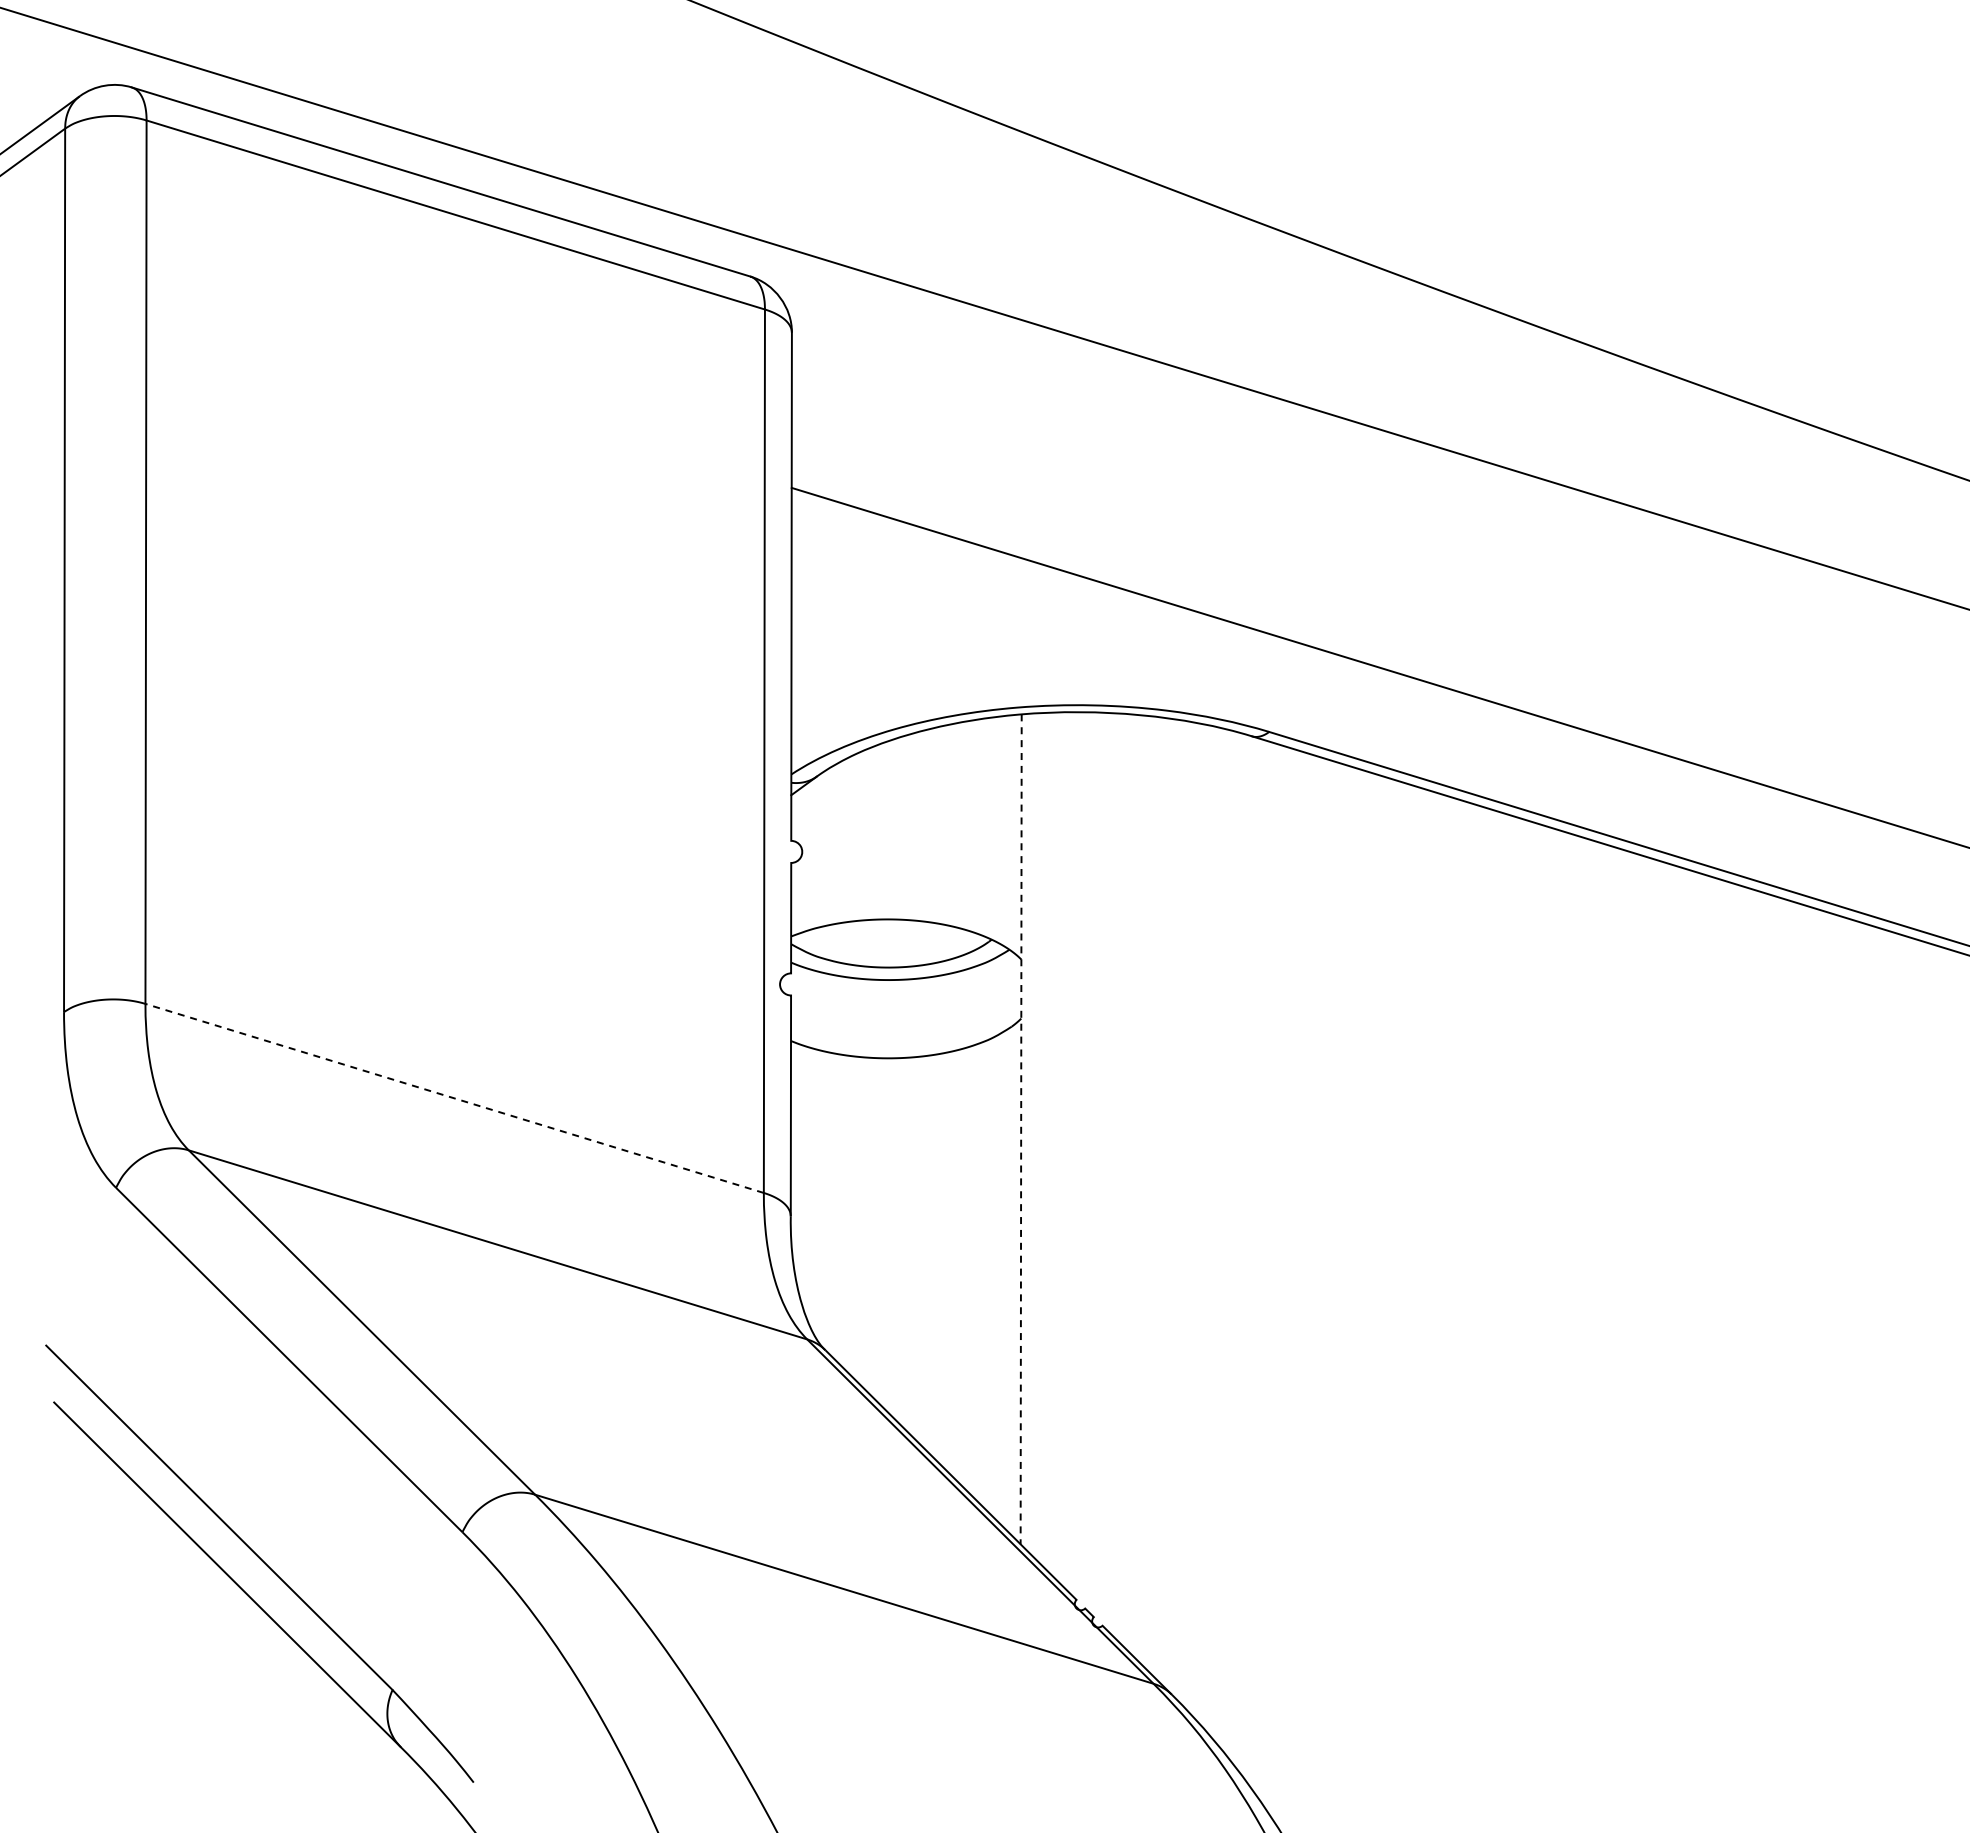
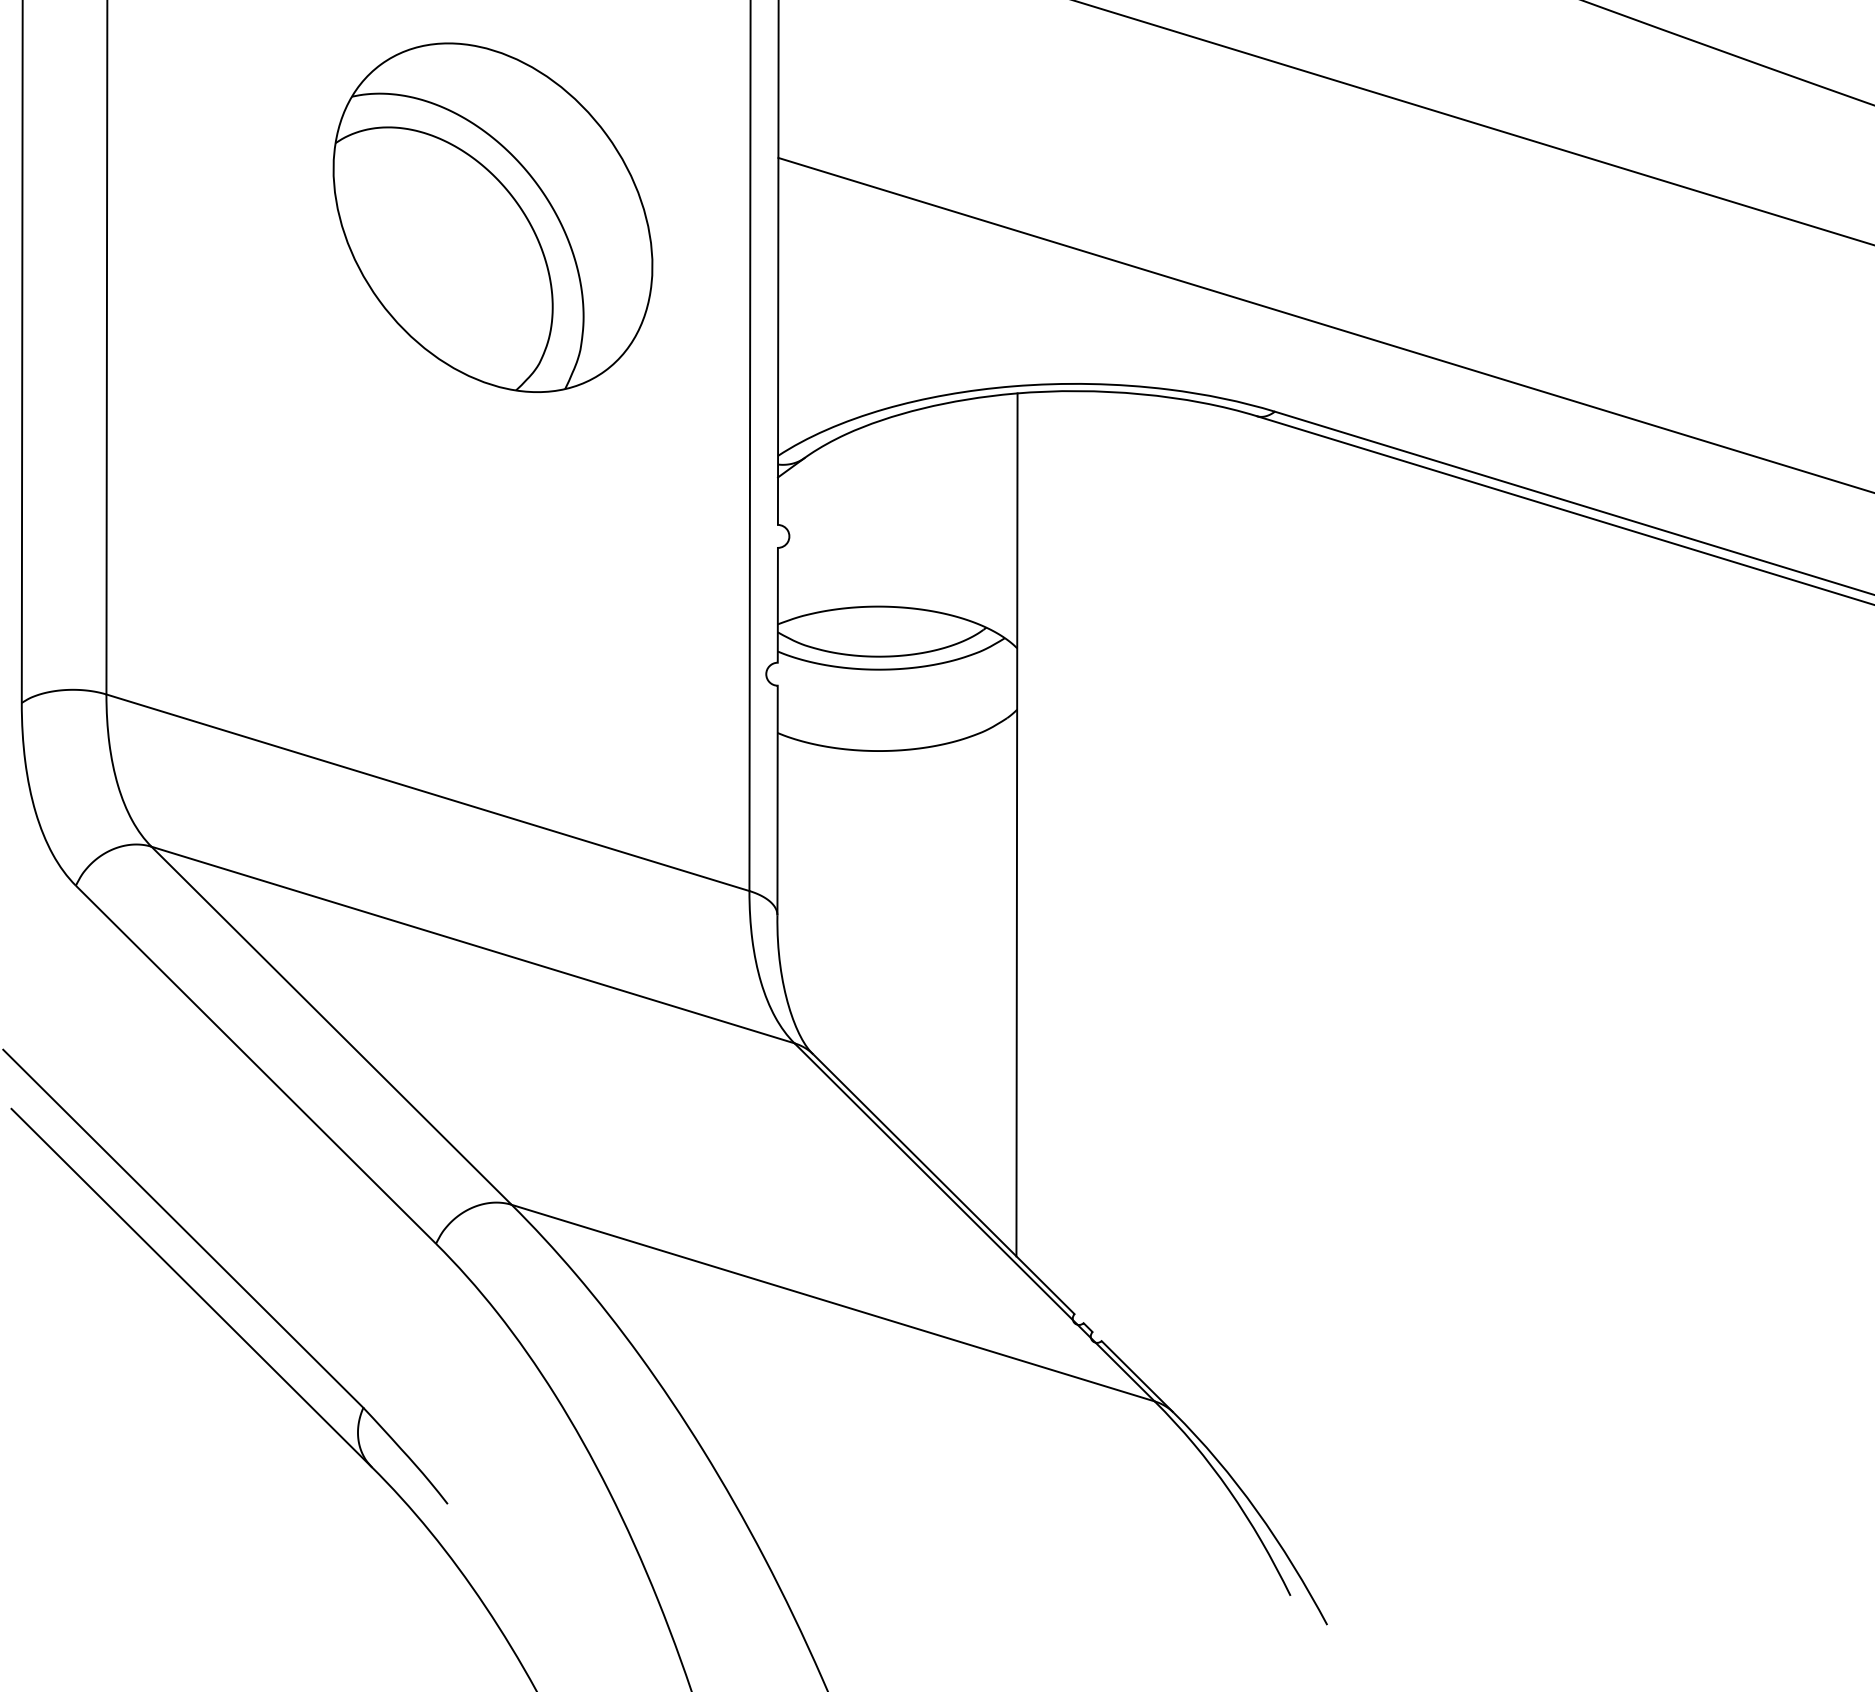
part: (517, 544) -> (493, 216), added
line: (454, 1098) -> (427, 792), dashed -> solid
line: (1021, 1129) -> (1017, 825), dashed -> solid

